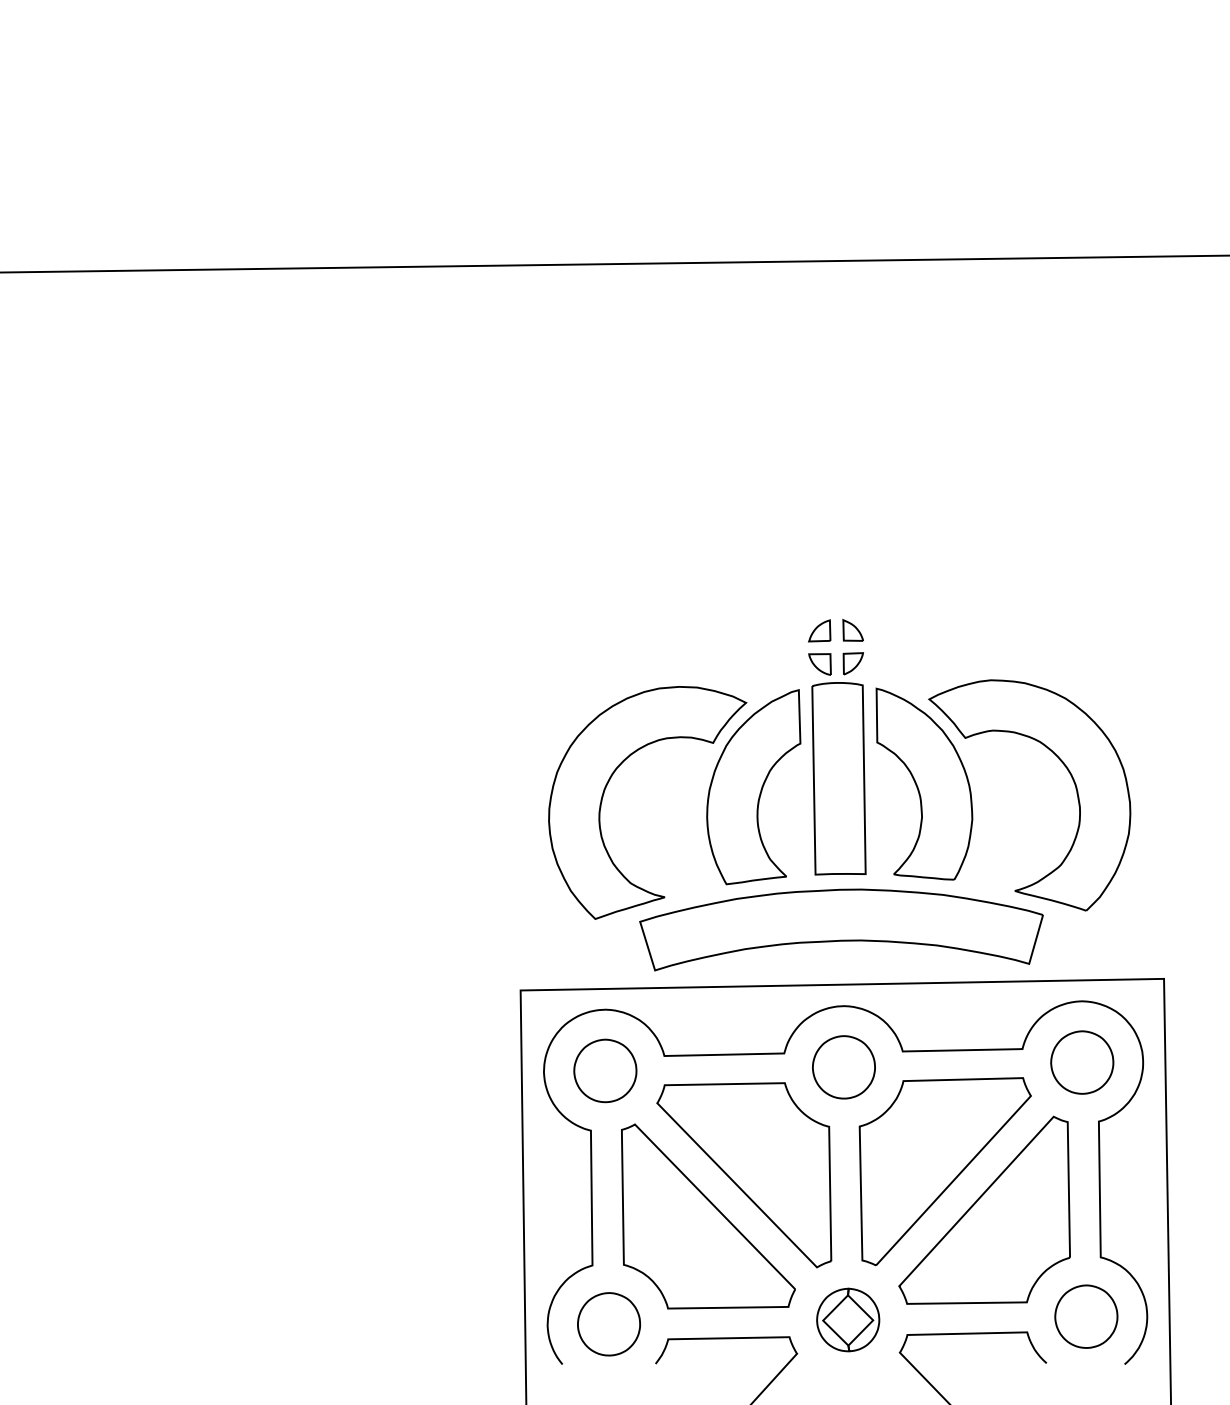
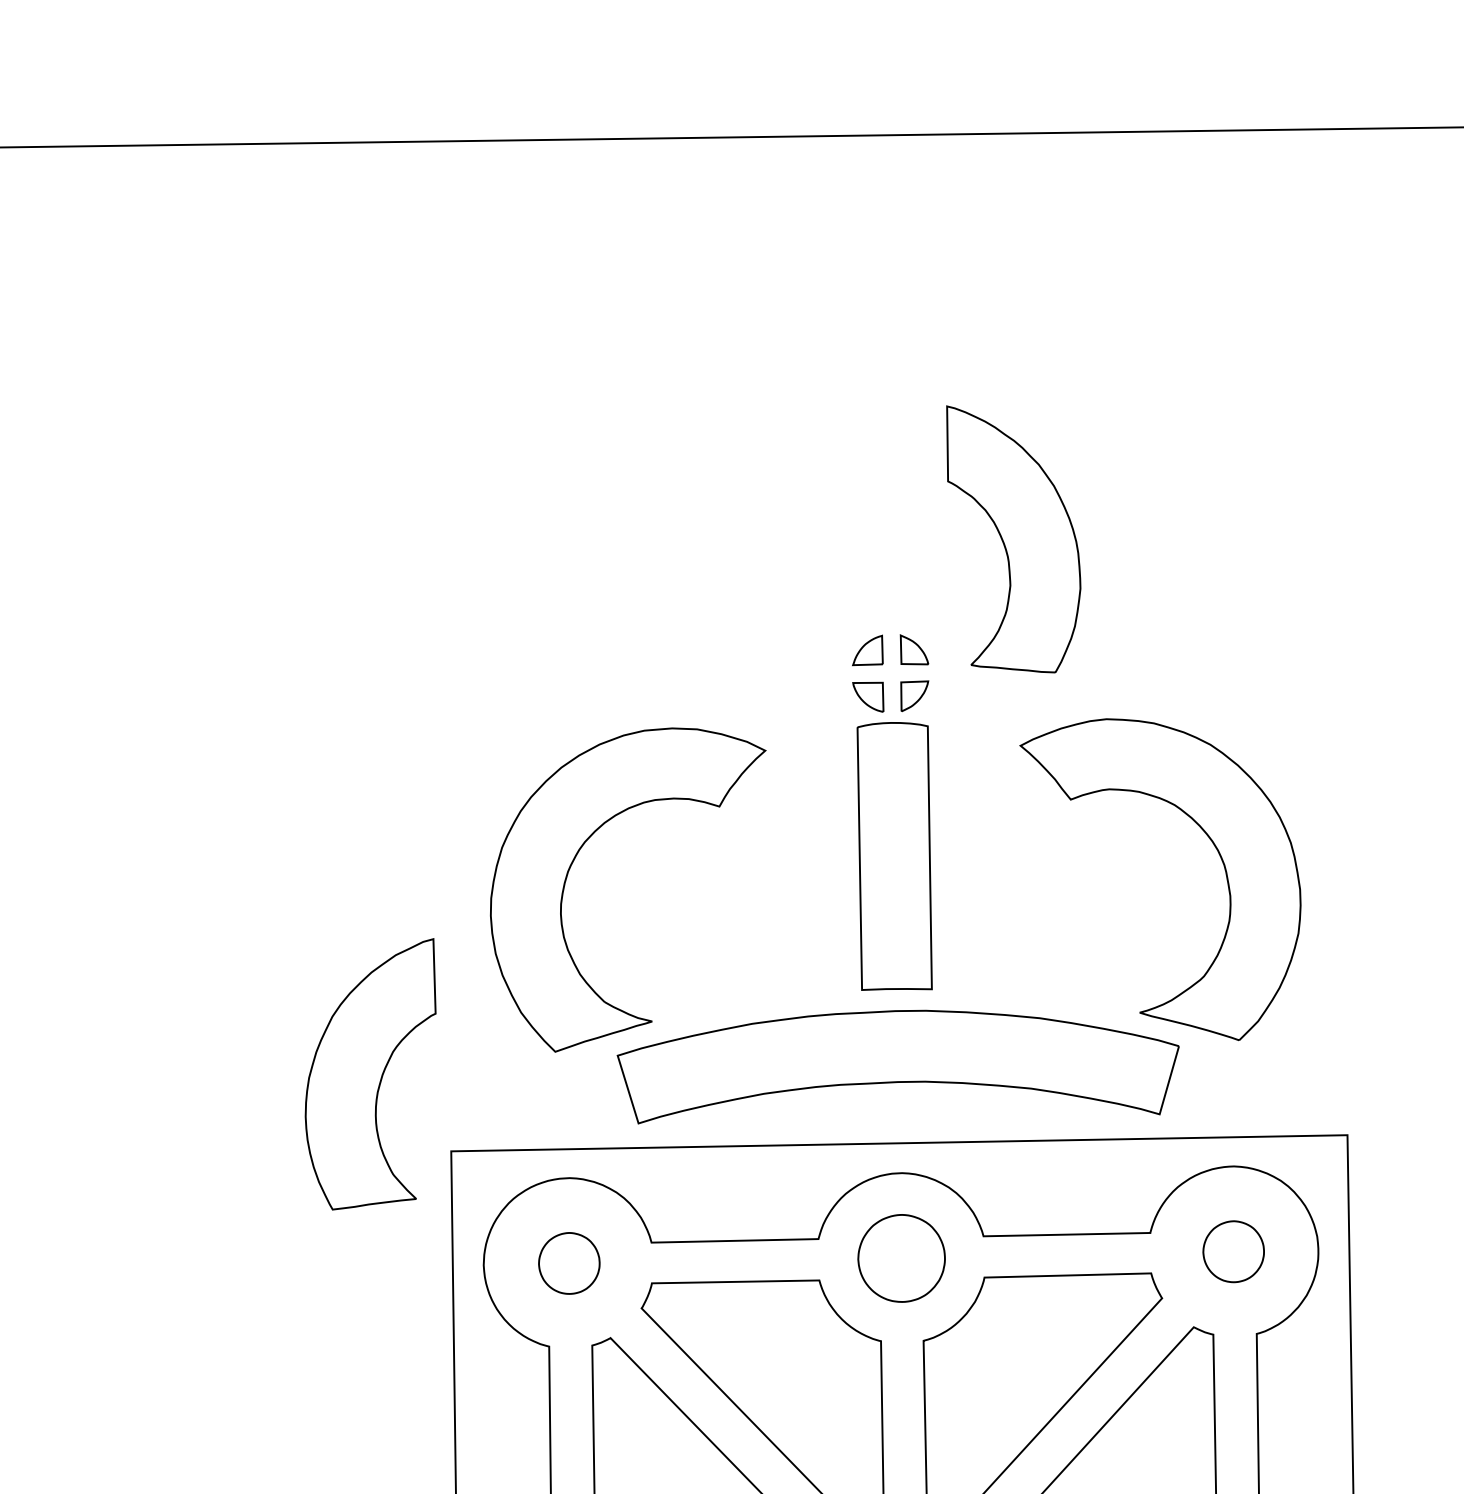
part: (924, 783) -> (1013, 538), moved
part: (753, 787) -> (370, 1074), moved
part: (1082, 1062) -> (1233, 1251), size x0.7
part: (605, 1070) -> (569, 1262), size x0.7

